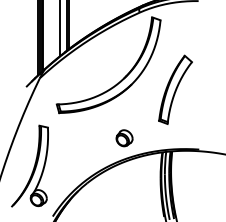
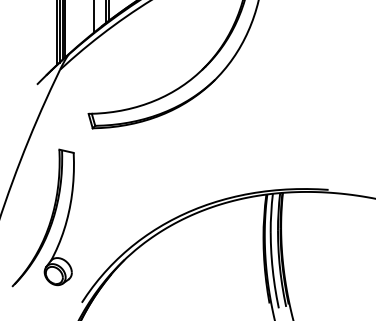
part: (175, 89) -> (288, 88), removed
part: (124, 138) -> (202, 171), removed

